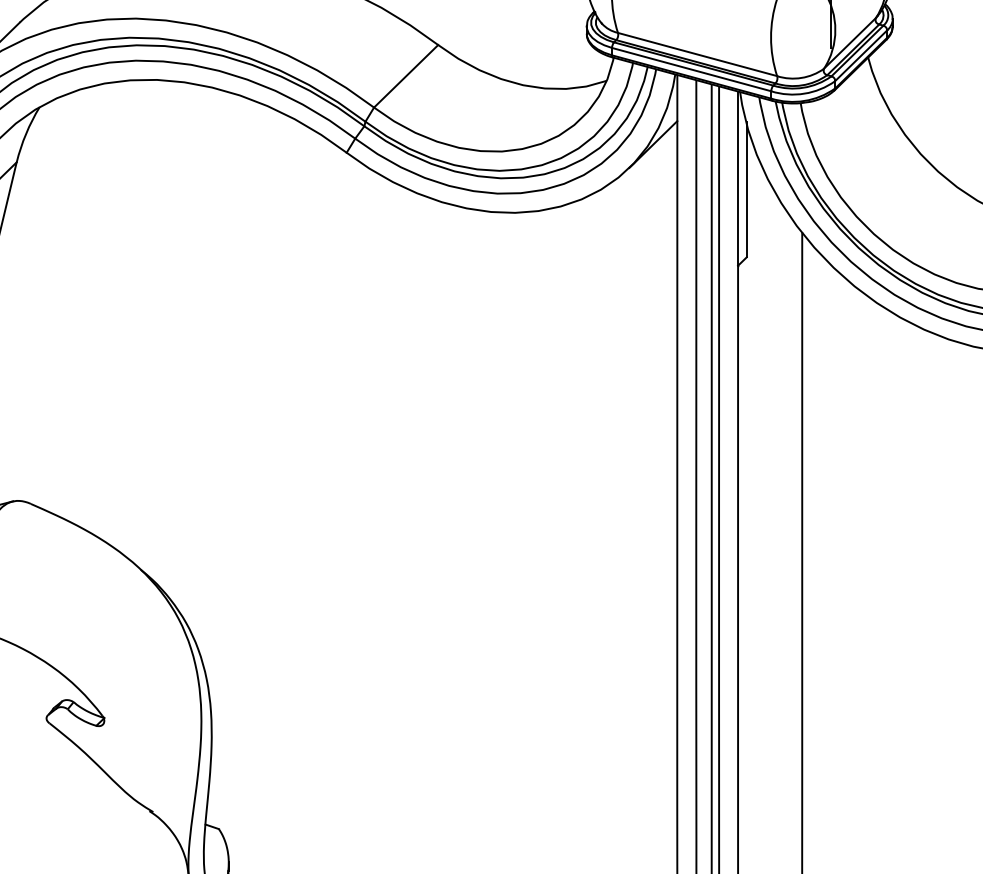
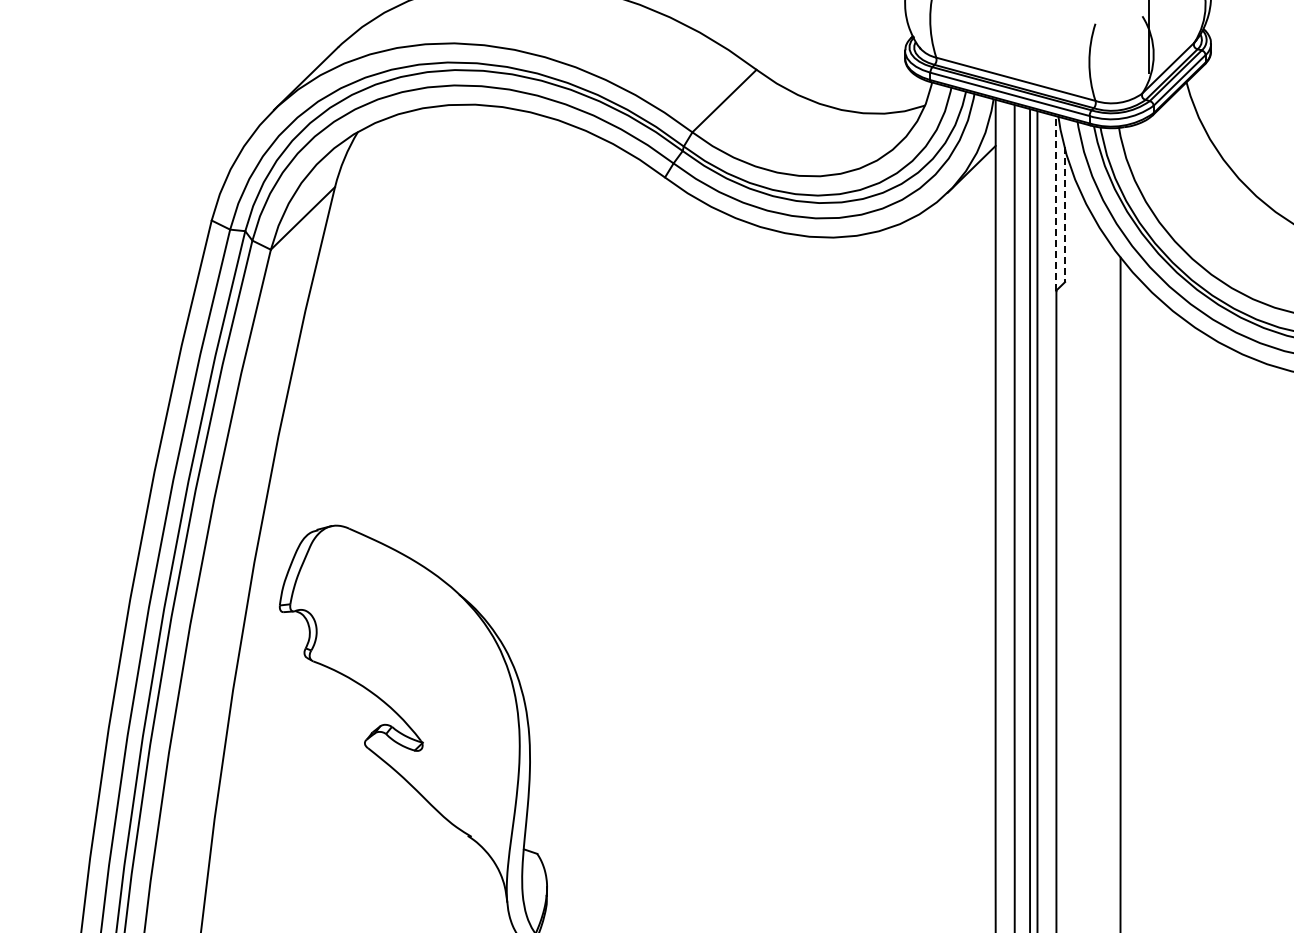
line: (738, 178) -> (1056, 203), solid -> dashed
line: (747, 190) -> (1065, 215), solid -> dashed

